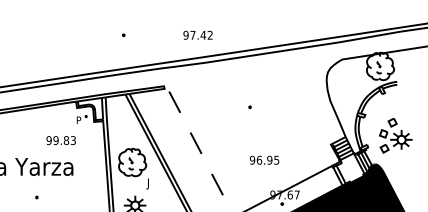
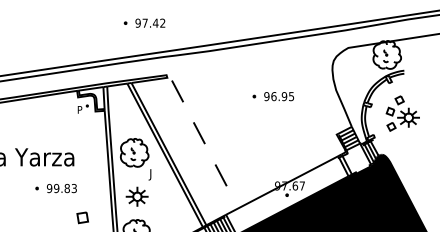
text: (198, 34) -> (150, 22), moved
part: (395, 135) -> (402, 113), moved
text: (60, 140) -> (61, 188), moved
text: (264, 160) -> (279, 96), moved

